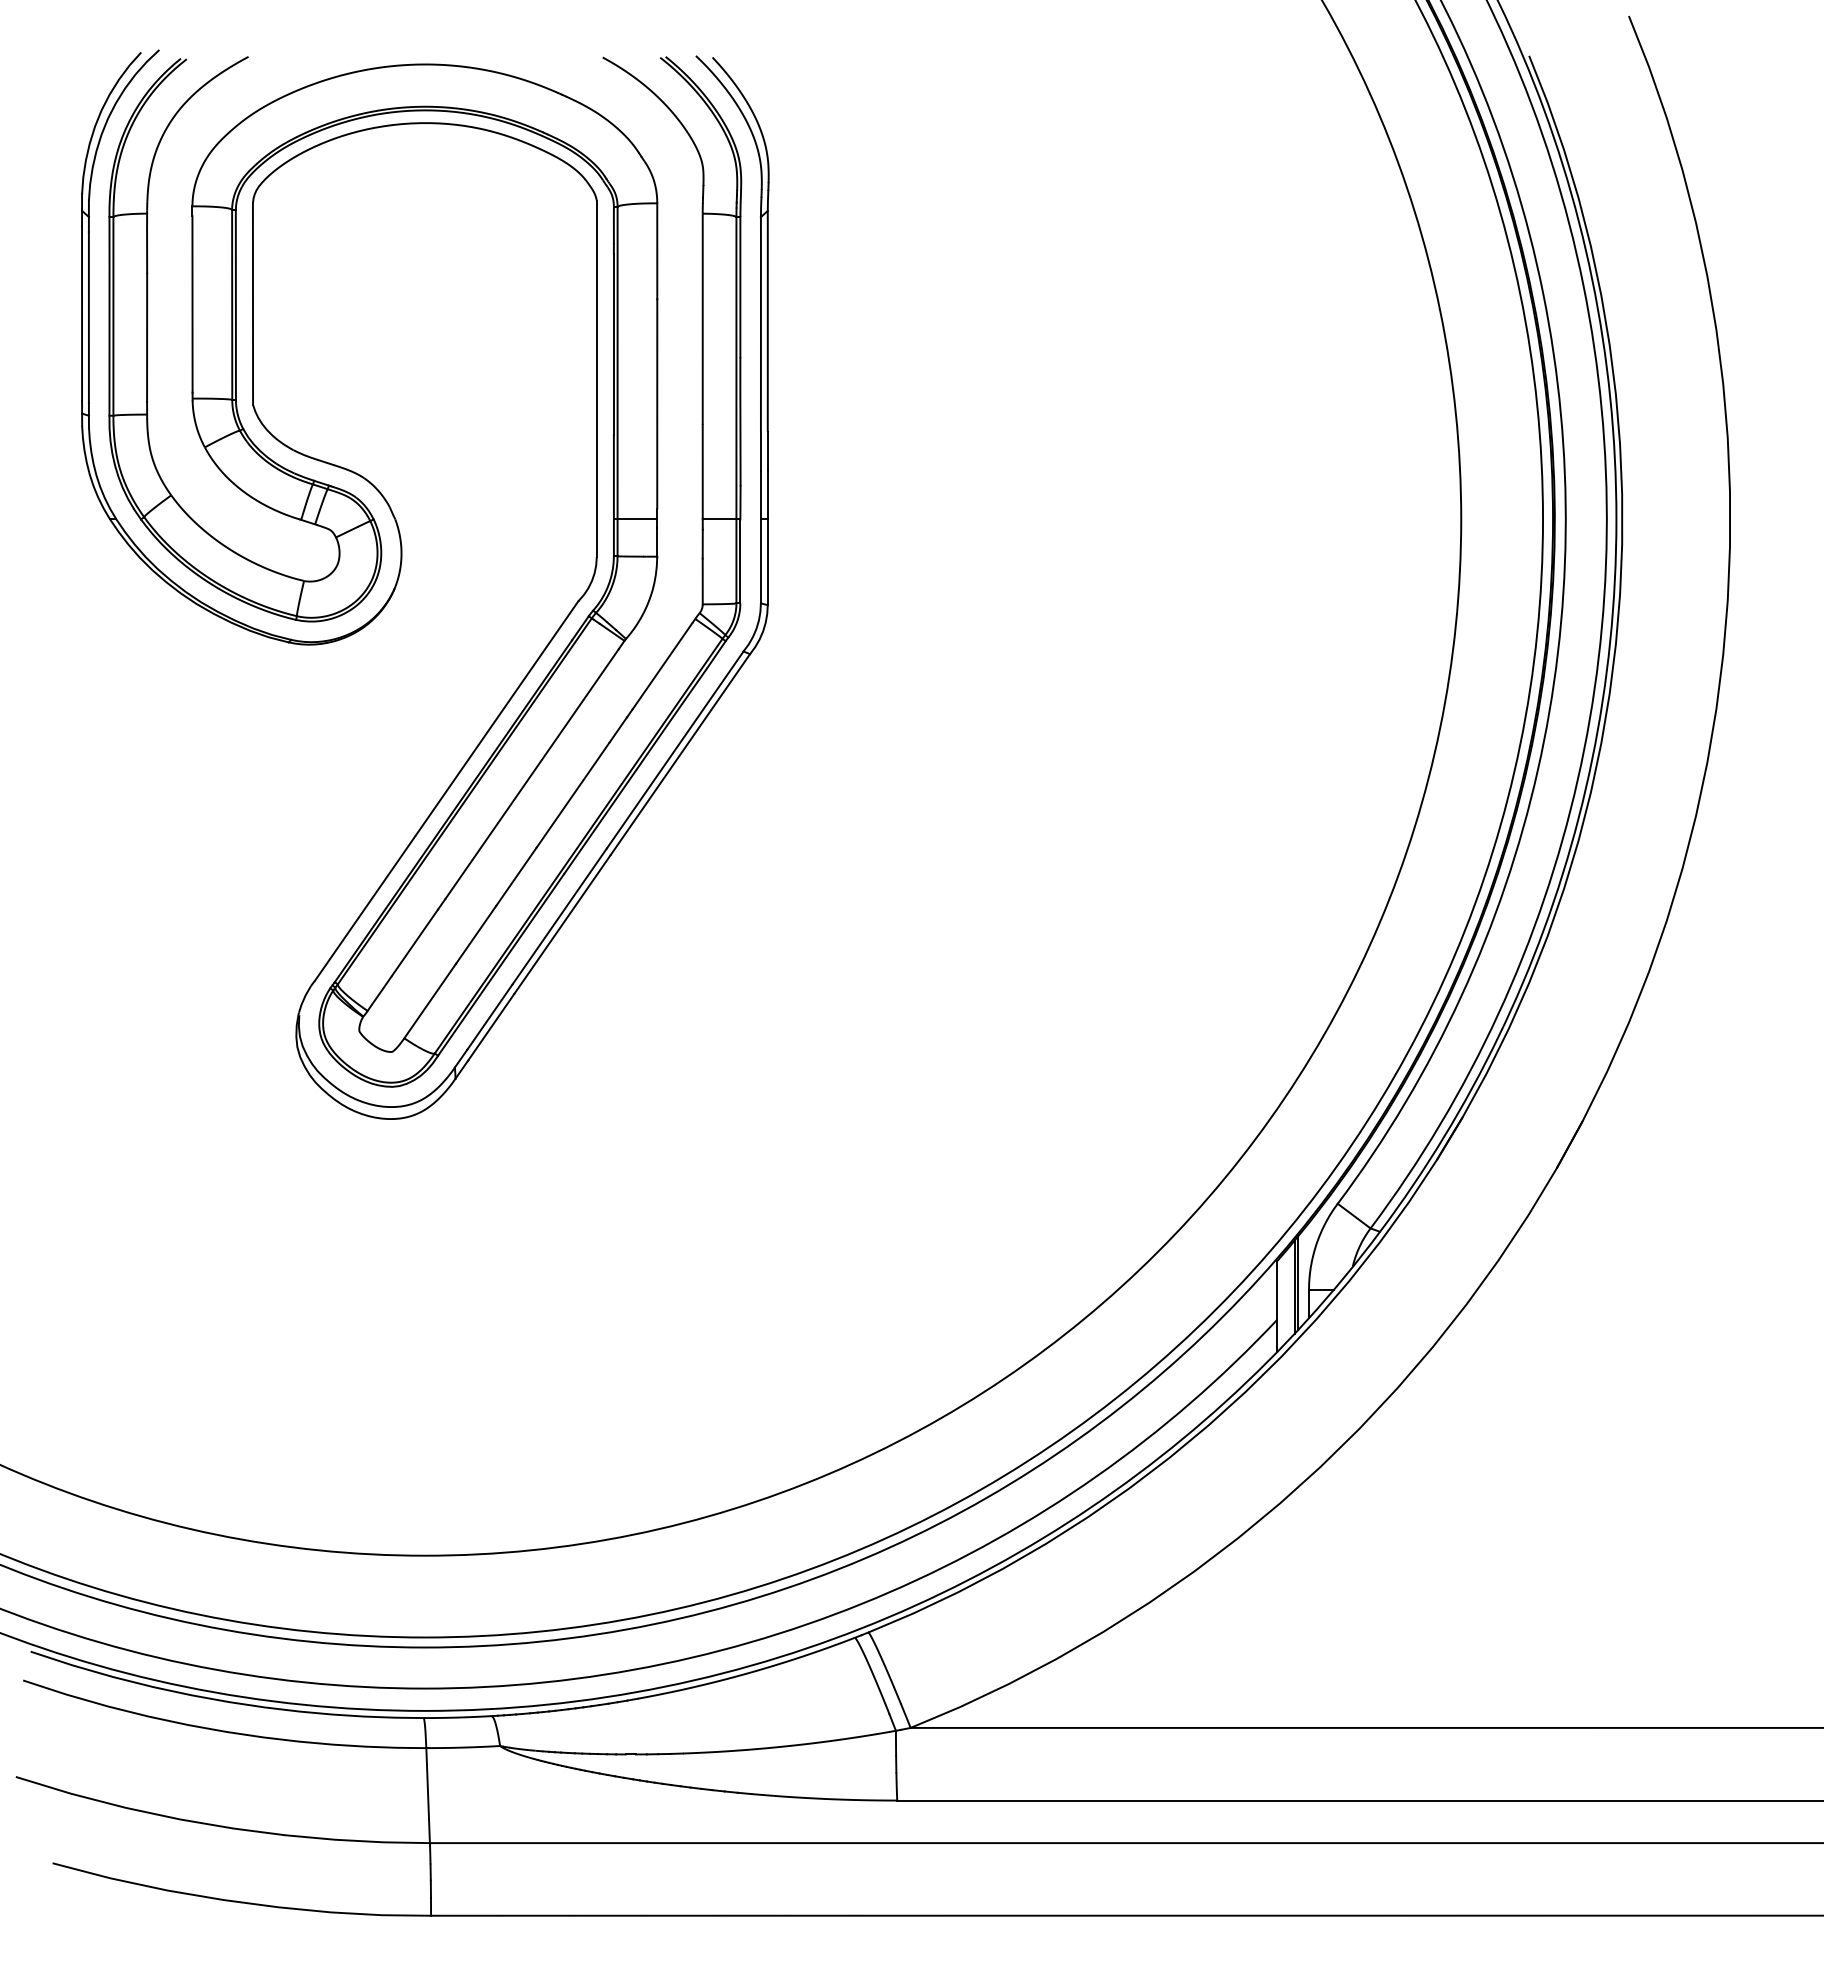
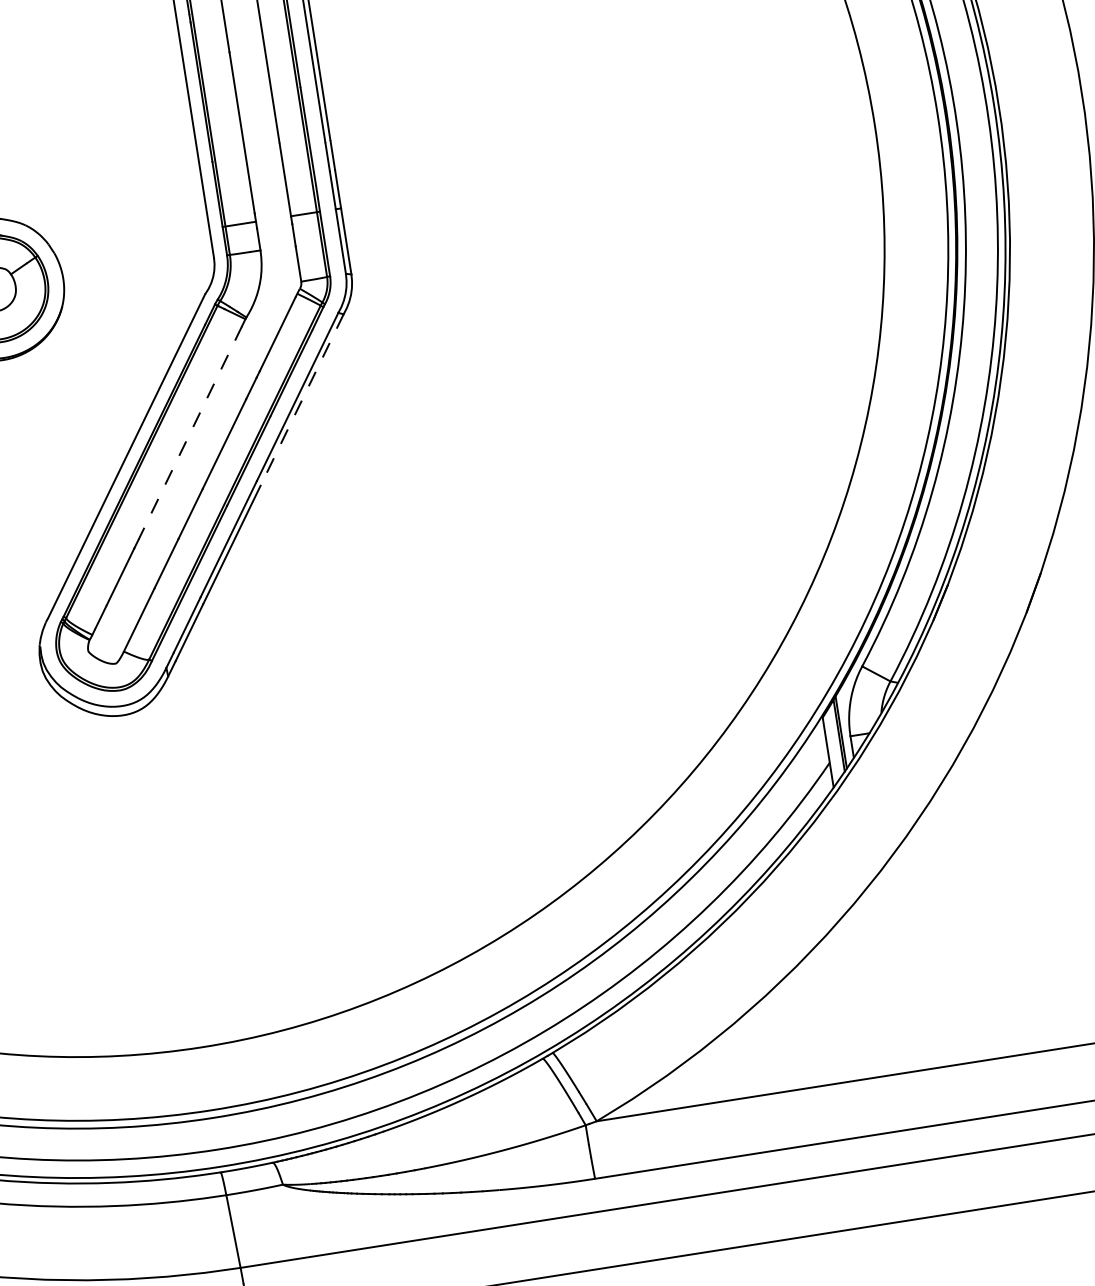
line: (680, 755) -> (302, 400), solid -> dashed
line: (531, 774) -> (189, 433), solid -> dashed

